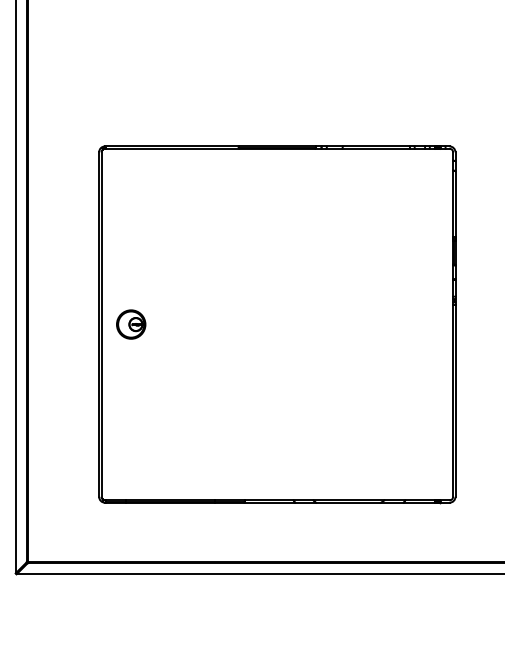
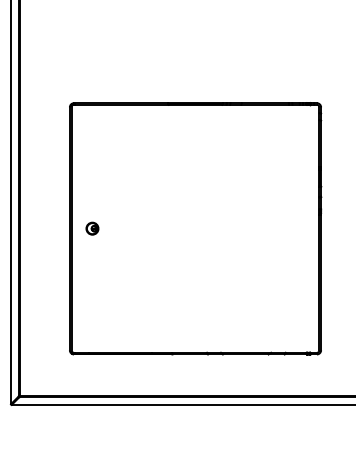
part: (131, 324) -> (92, 228), size x0.6

